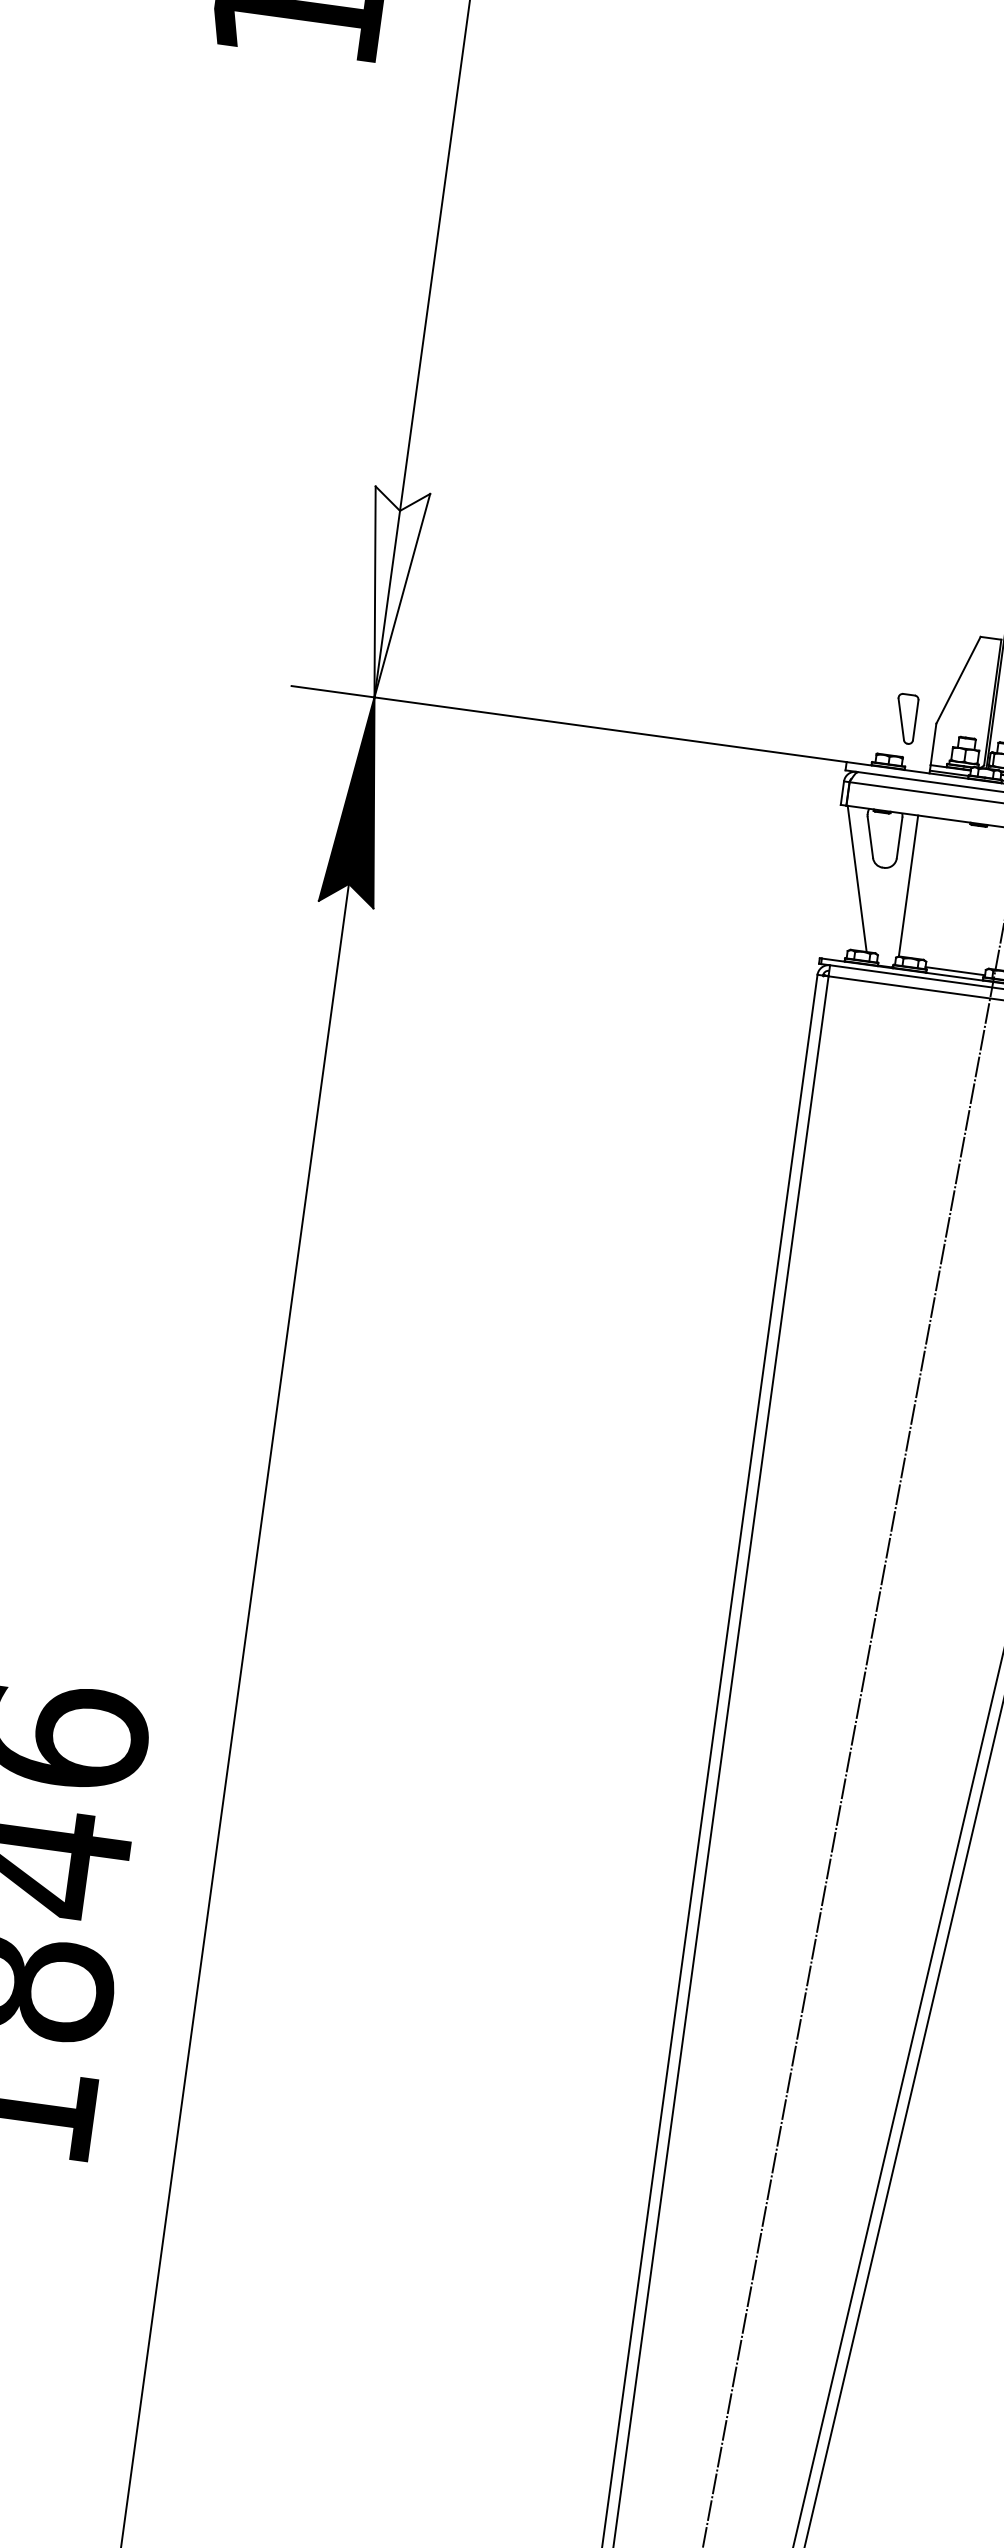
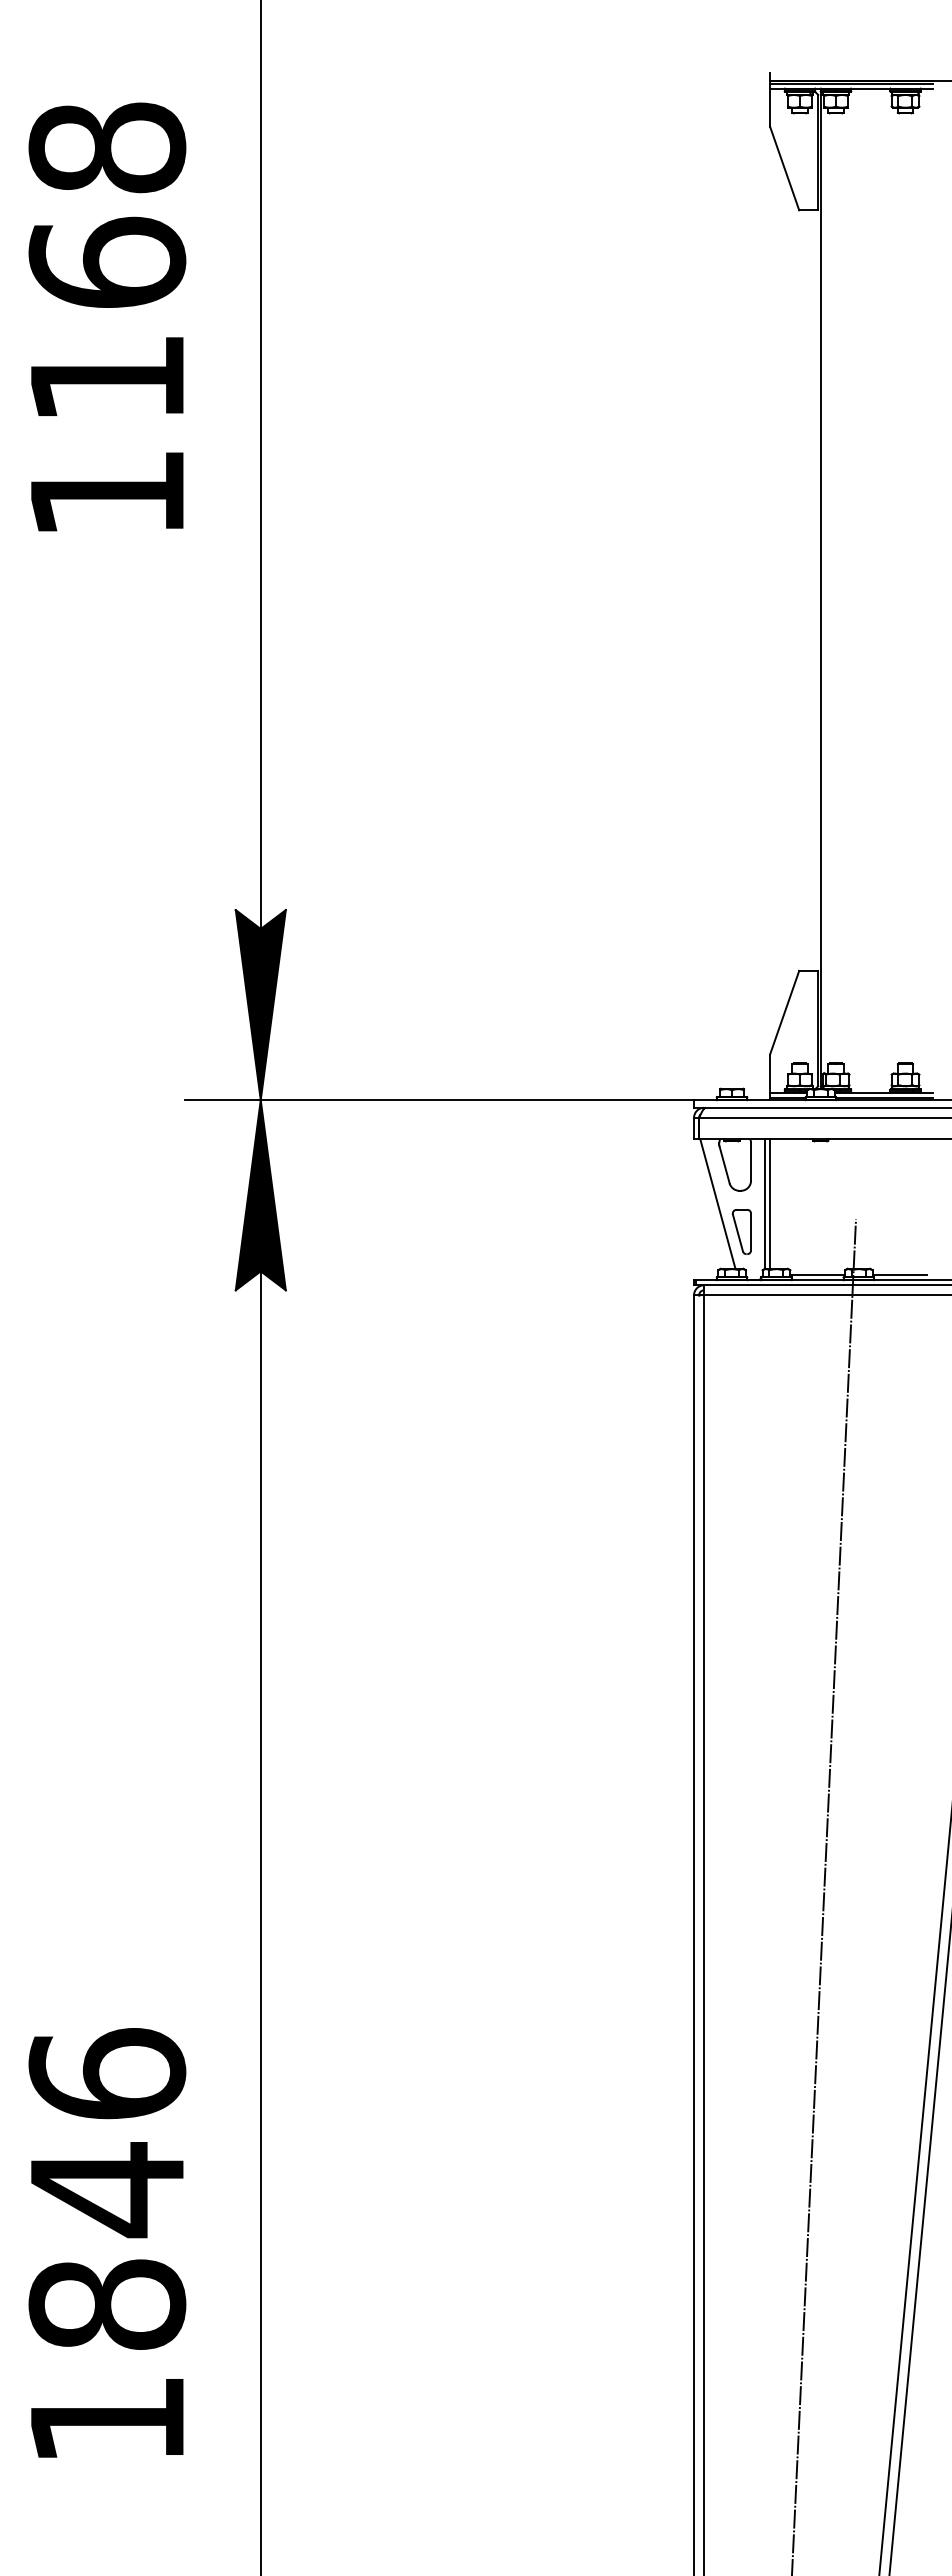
fill: (388, 594) -> (260, 1005), added
part: (905, 718) -> (741, 1231), moved
line: (914, 886) -> (770, 1203), added

